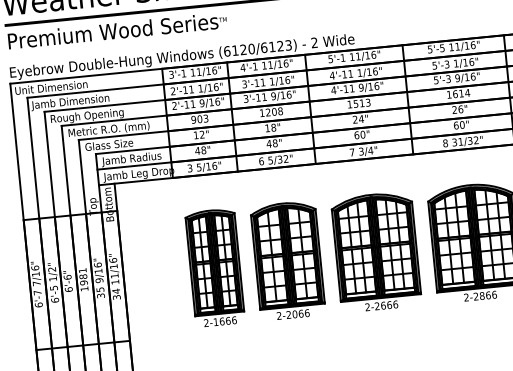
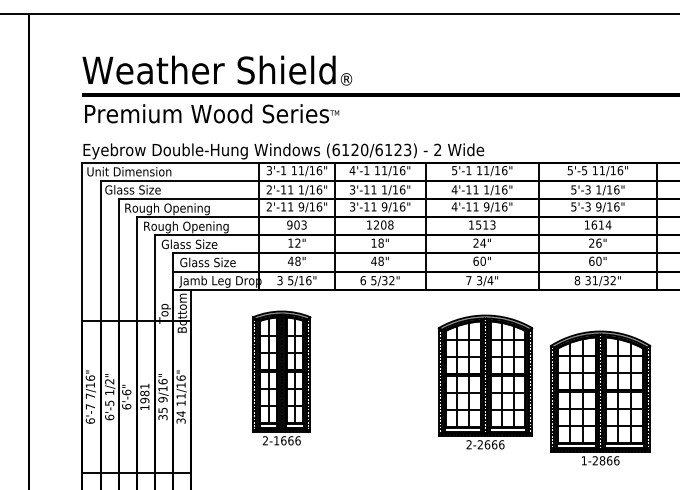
text: (70, 101) -> (149, 190), Jamb Dimension -> Glass Size
text: (109, 130) -> (191, 227), Metric R.O. (mm) -> Rough Opening
text: (131, 159) -> (213, 263), Jamb Radius -> Glass Size
part: (376, 251) -> (485, 381), moved
part: (287, 260) -> (382, 397), removed
part: (214, 267) -> (281, 377), moved
text: (465, 297) -> (583, 460), 2-2866 -> 1-2866

